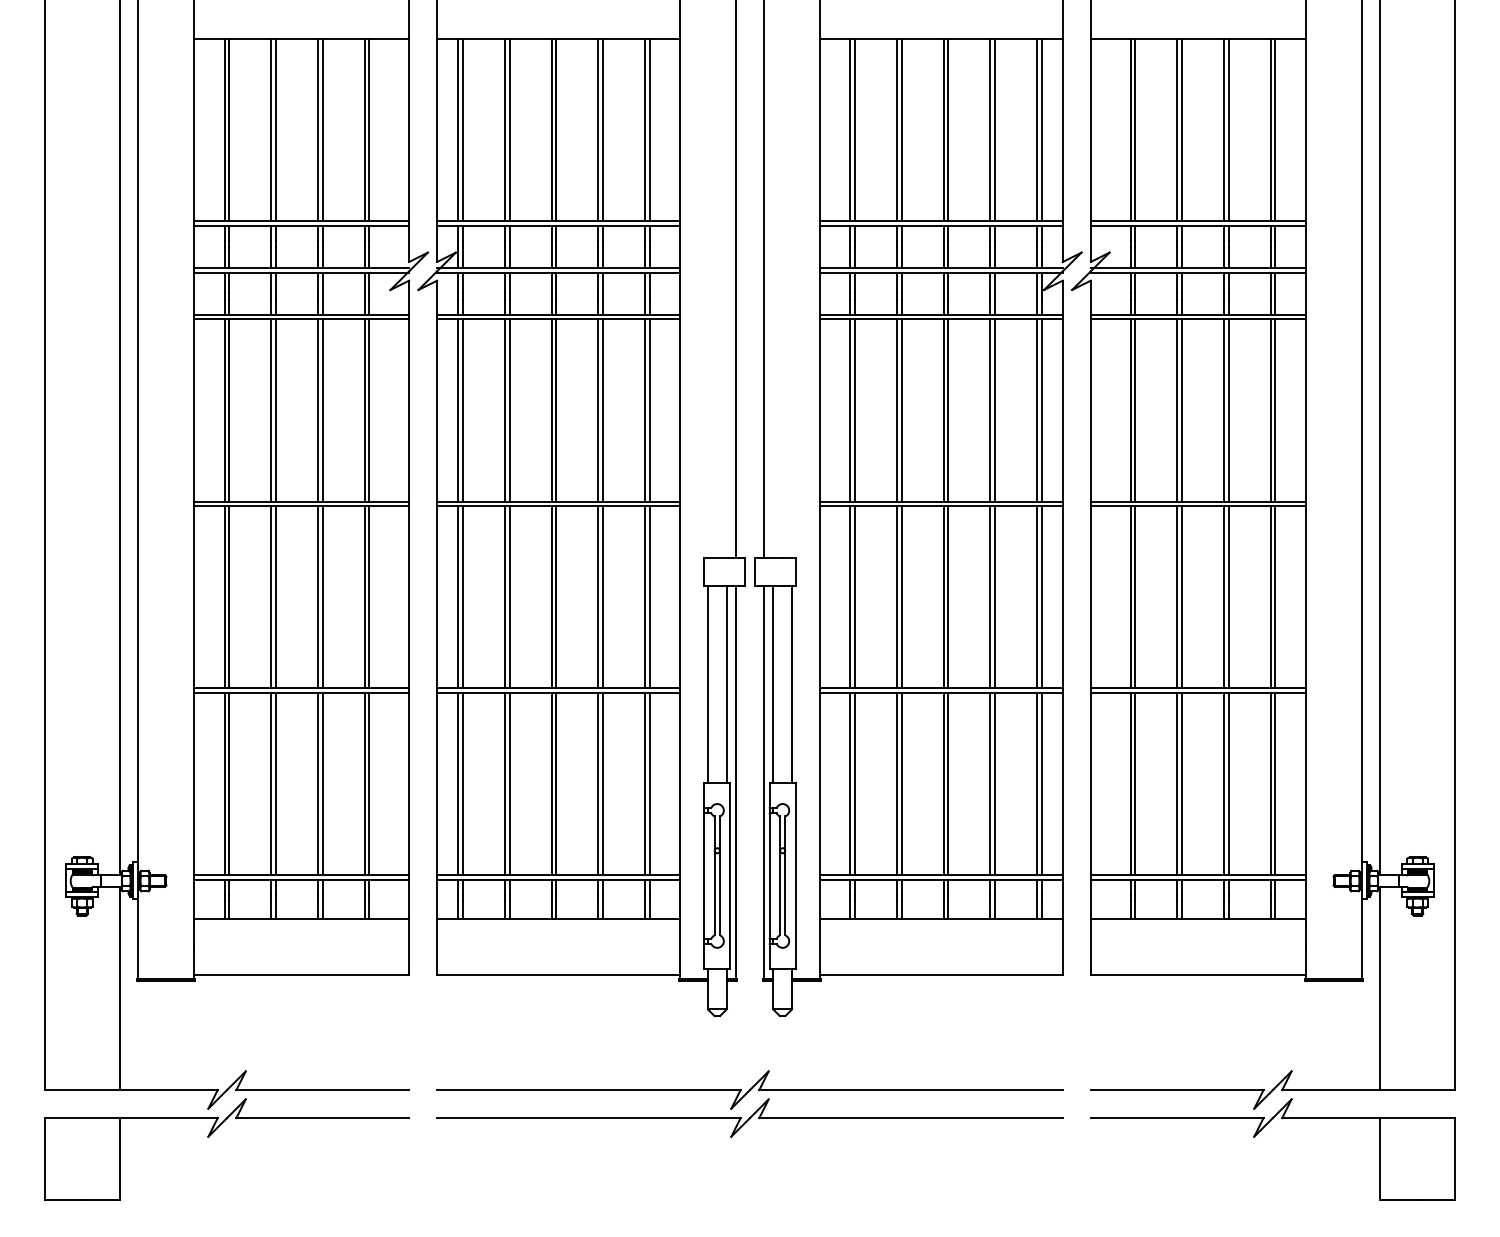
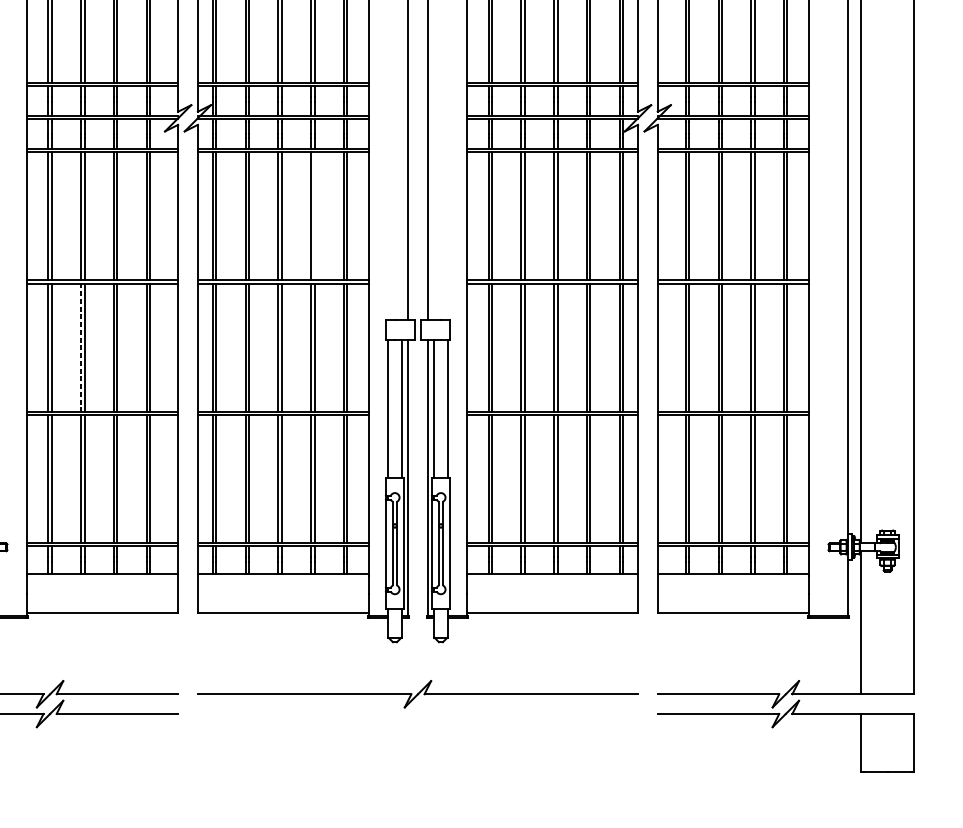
line: (602, 410) -> (314, 216), removed
line: (271, 597) -> (81, 347), solid -> dashed
part: (749, 1117) -> (417, 713), removed

